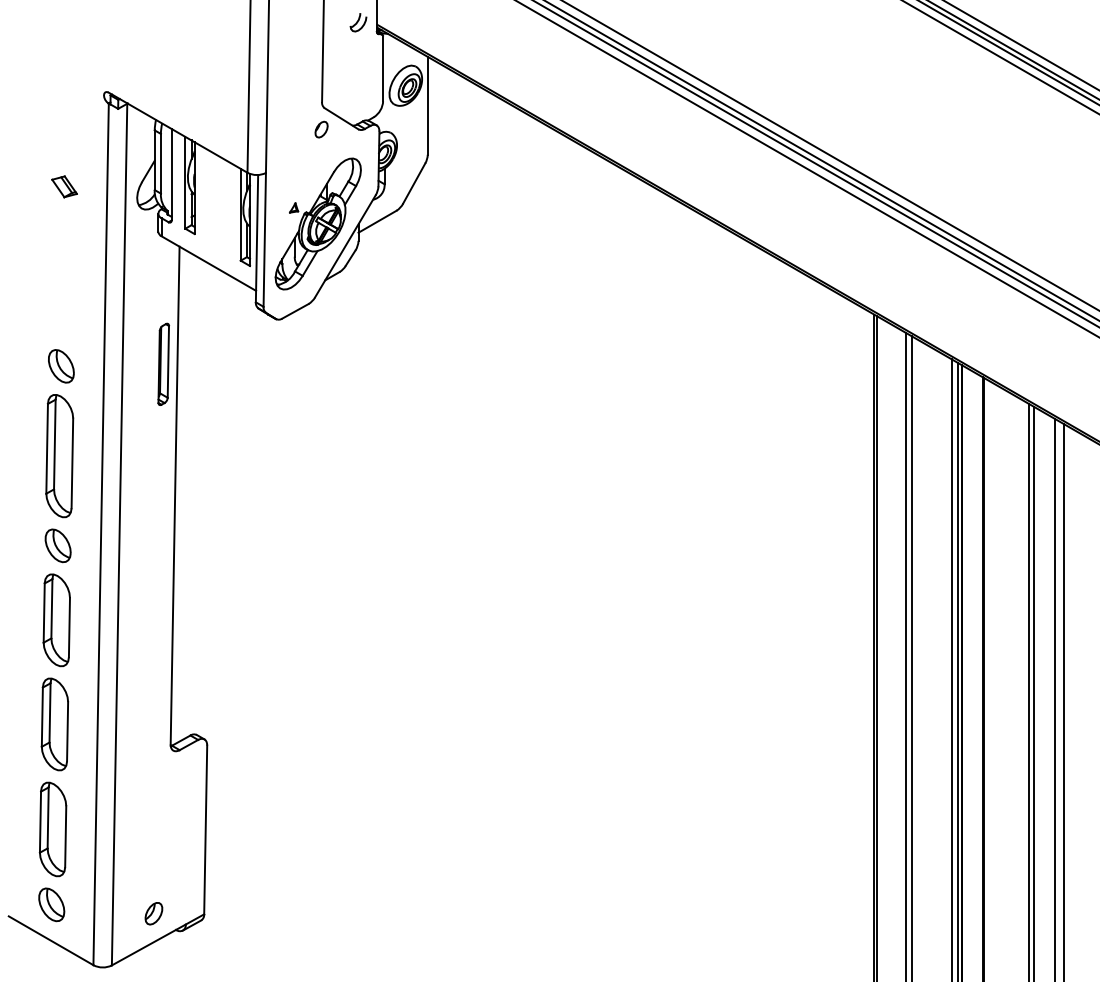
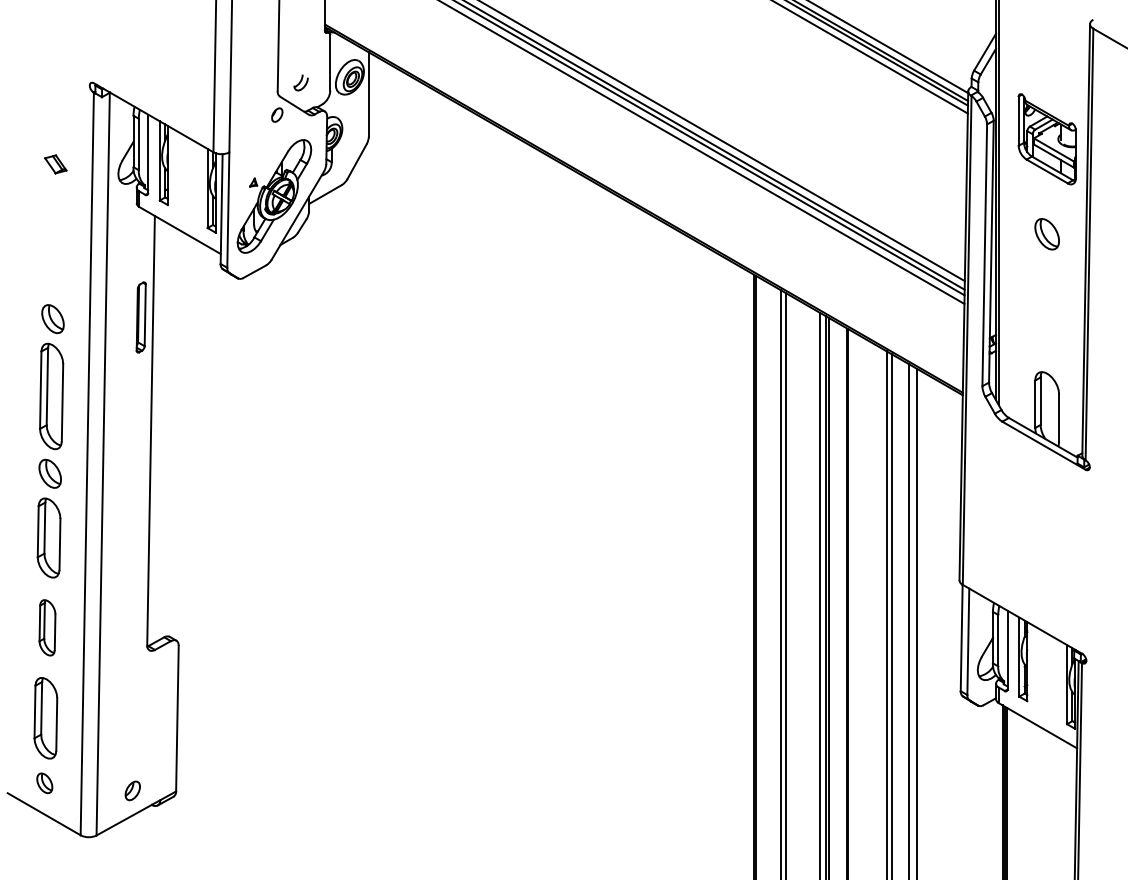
part: (357, 22) -> (300, 82), moved
part: (54, 724) -> (47, 627), size x0.7
part: (51, 905) -> (44, 783), size x0.7

